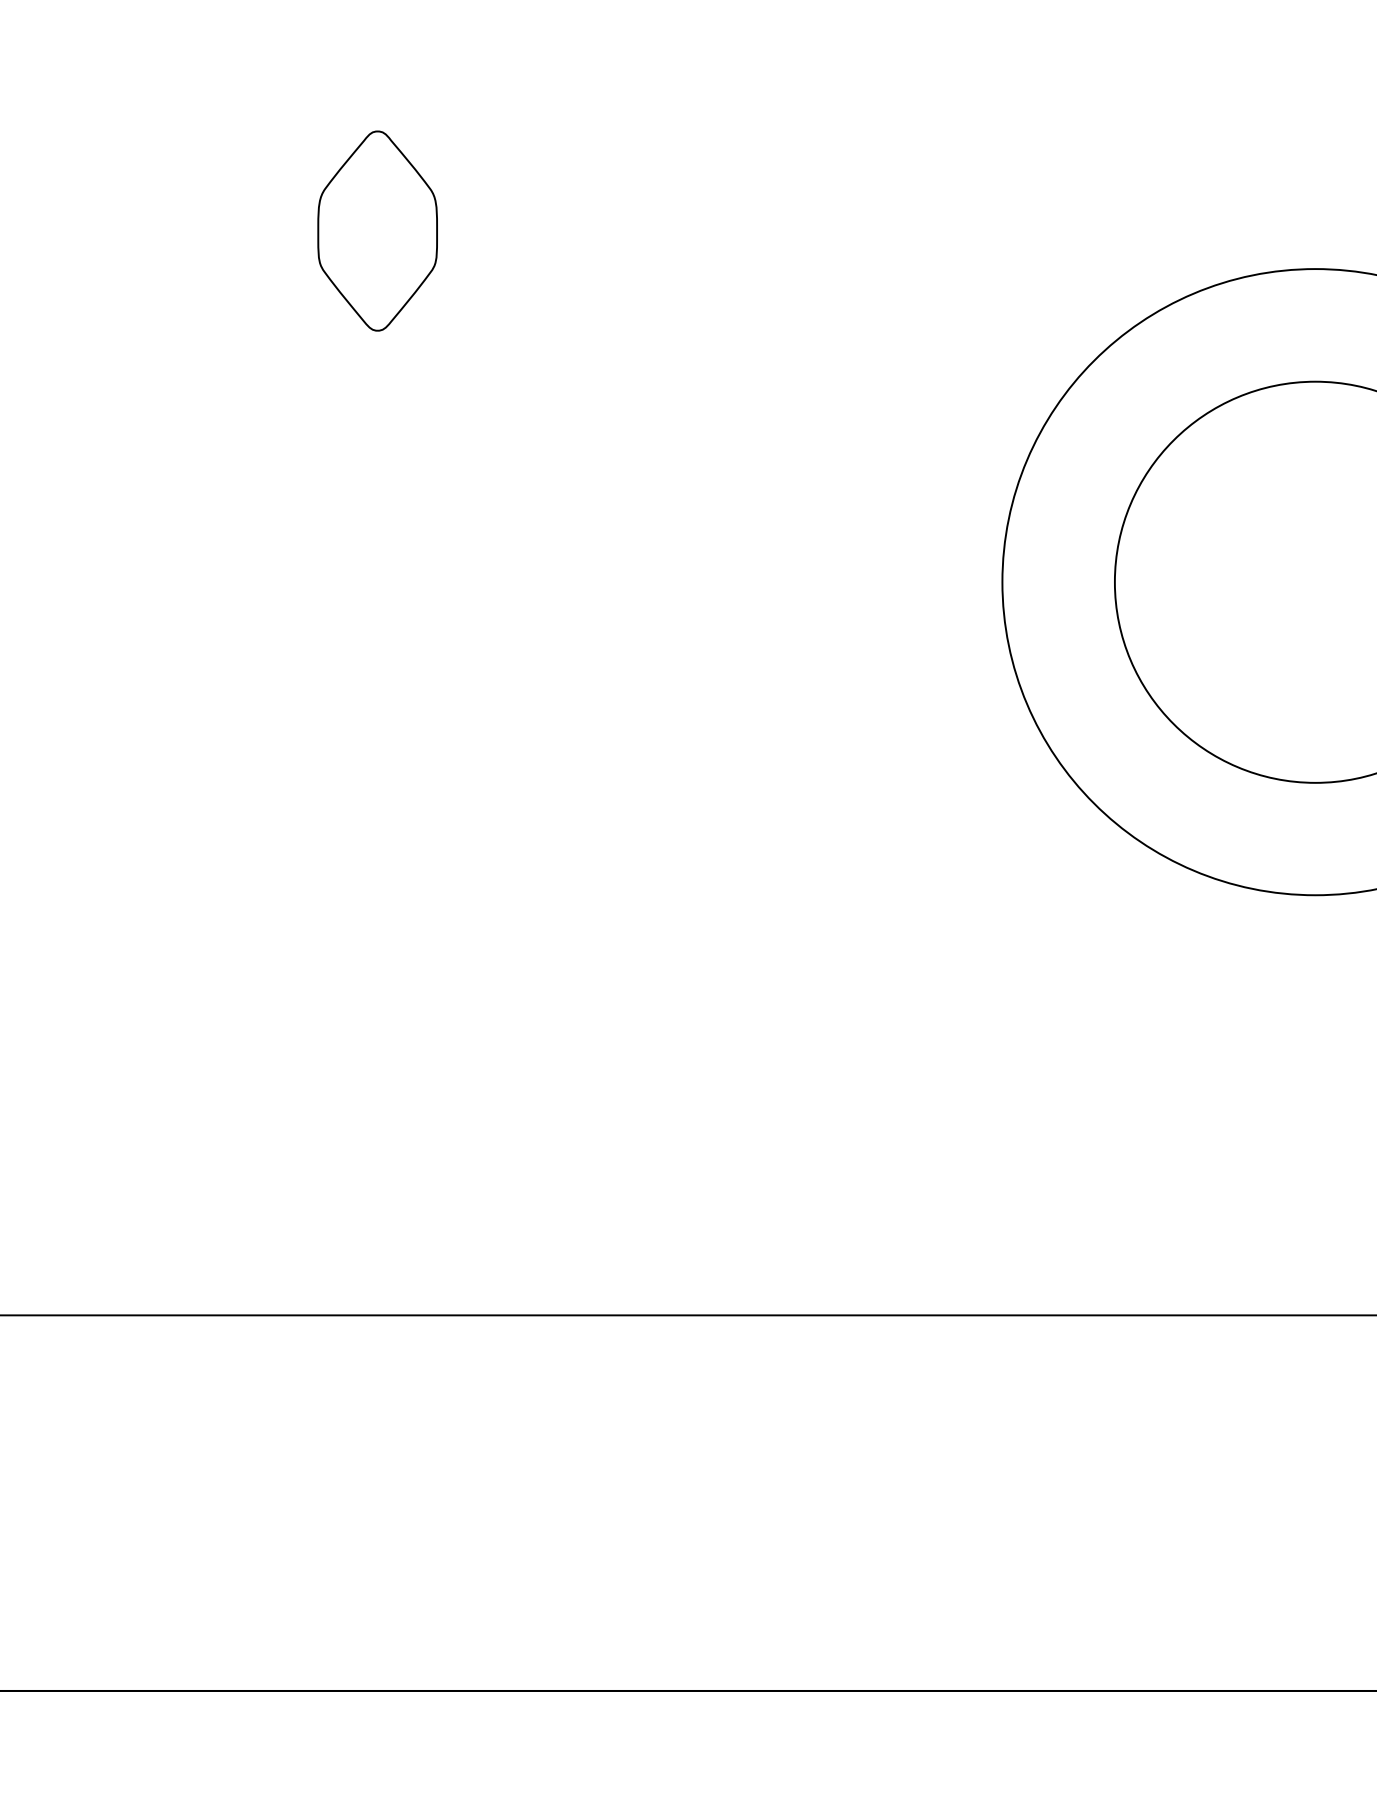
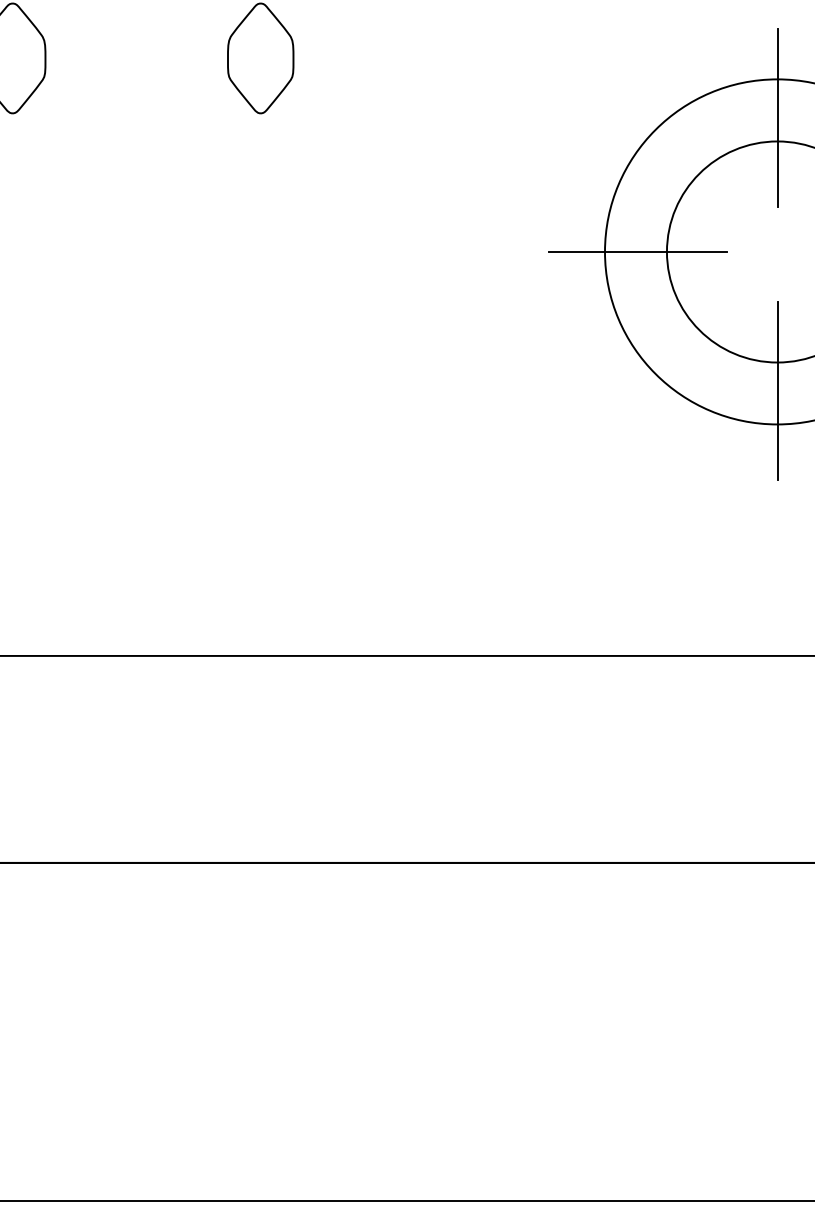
line: (1315, 340) -> (777, 118), added
line: (1061, 581) -> (637, 251), added
line: (1315, 835) -> (777, 391), added

